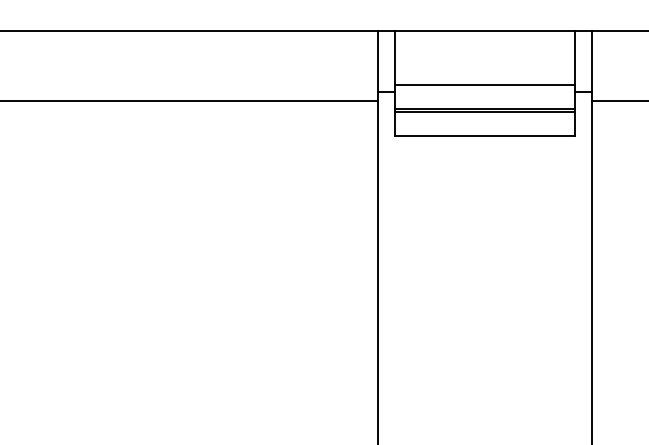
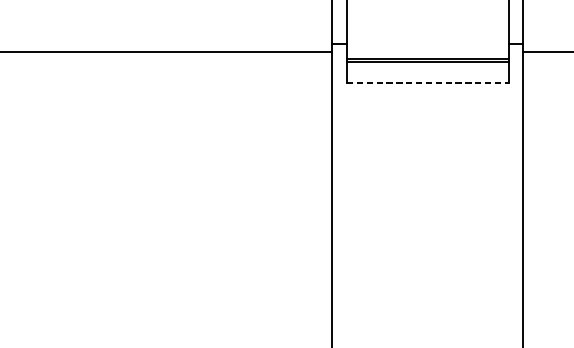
line: (484, 84) -> (427, 37), removed
line: (485, 135) -> (428, 83), solid -> dashed

